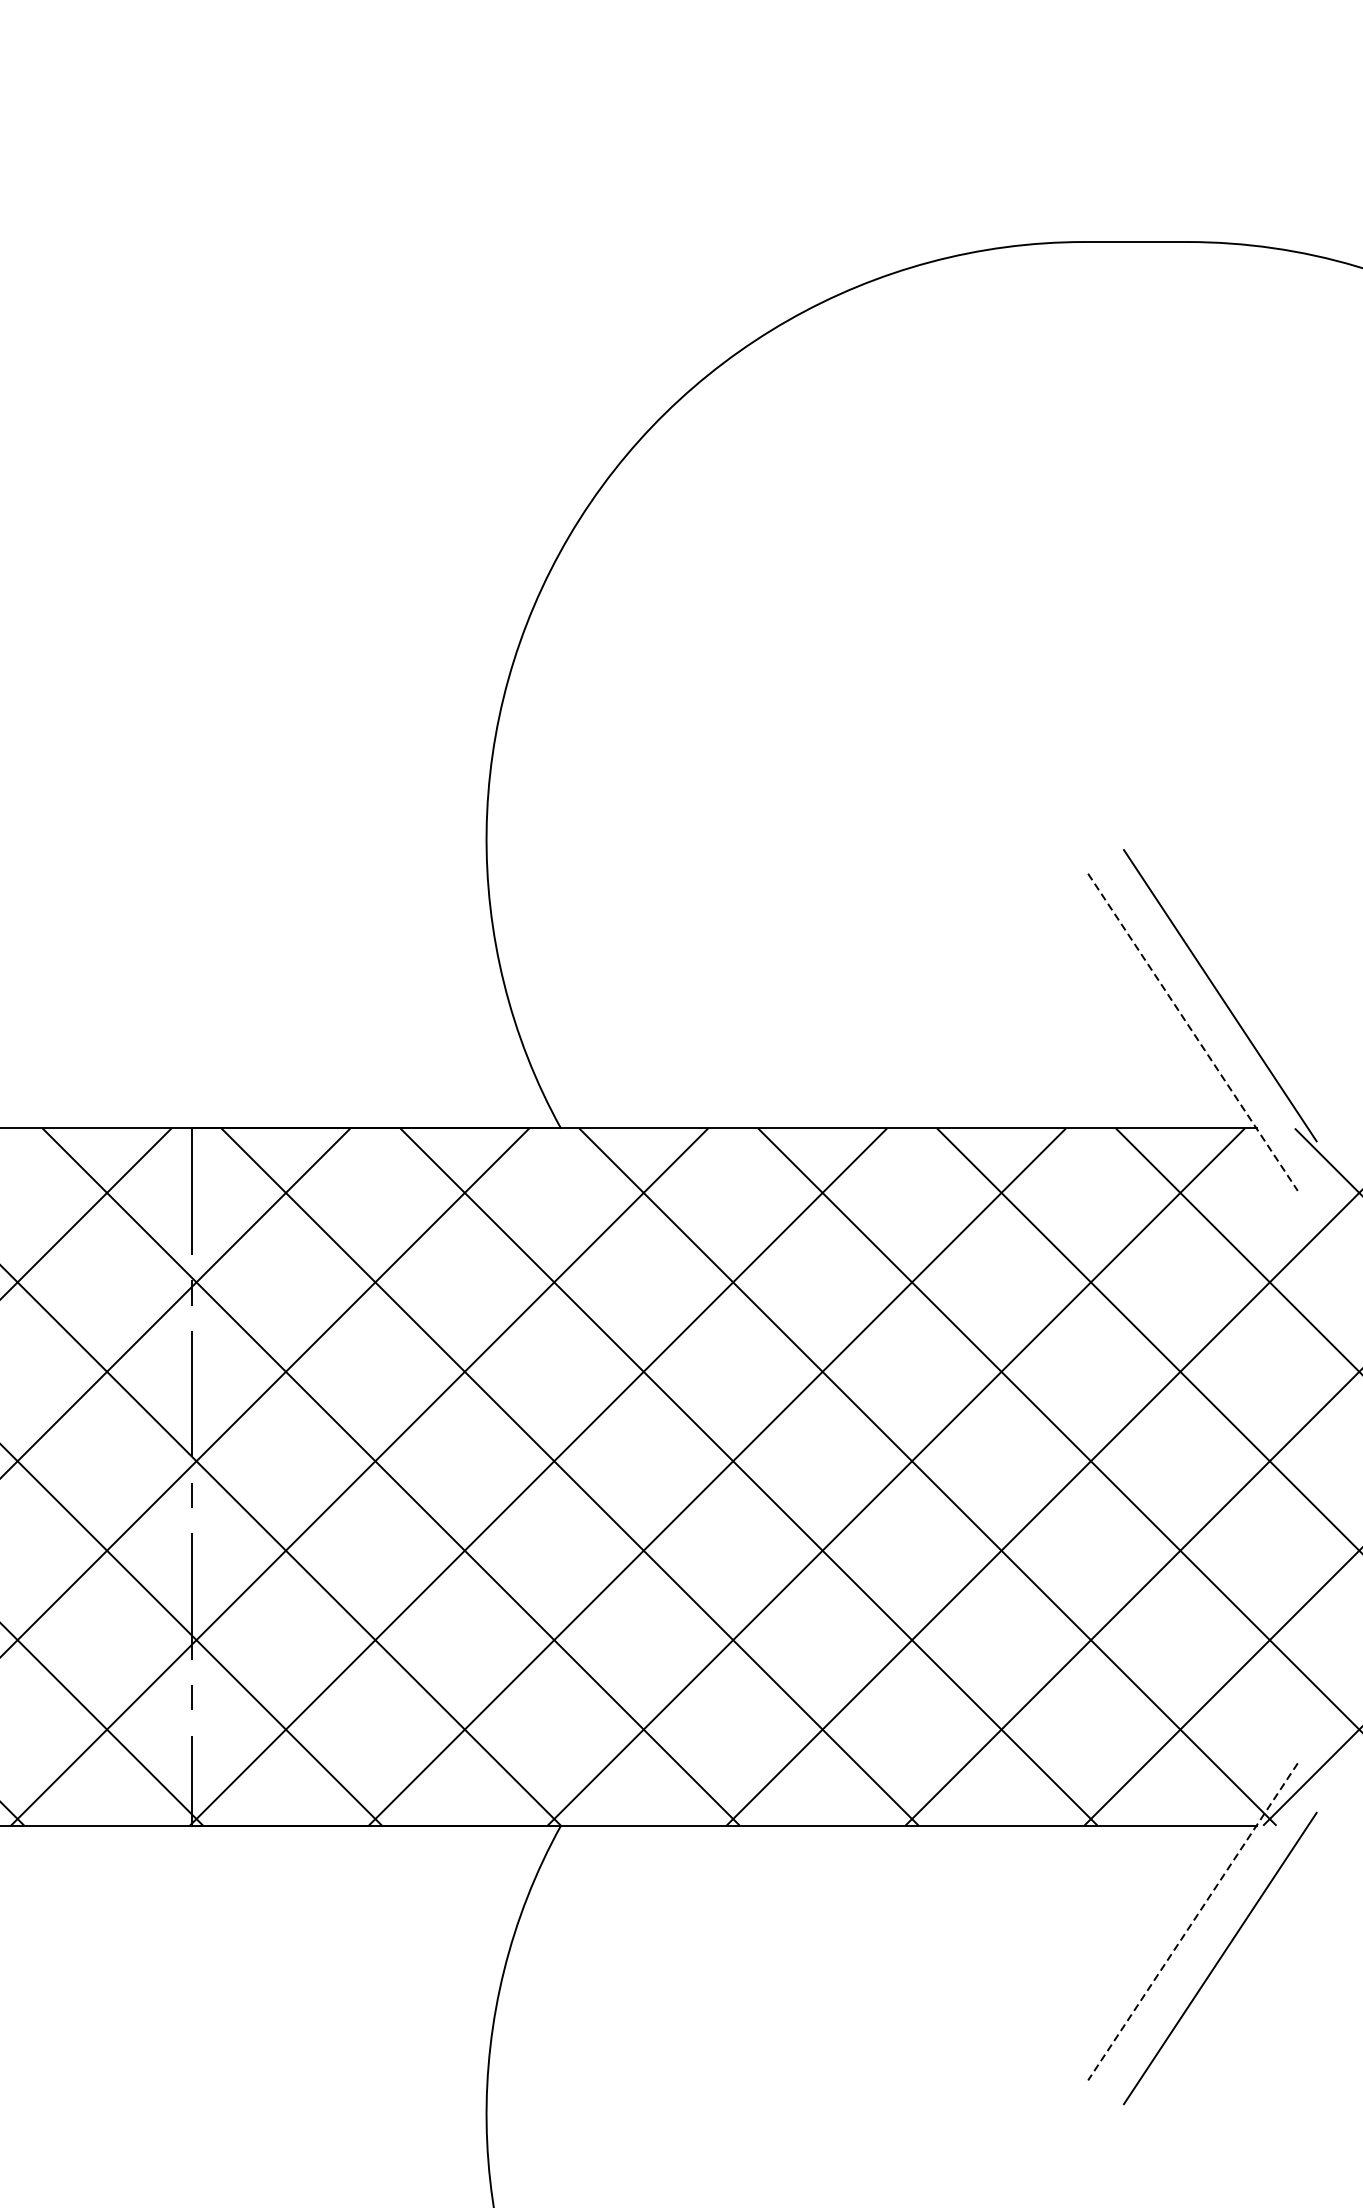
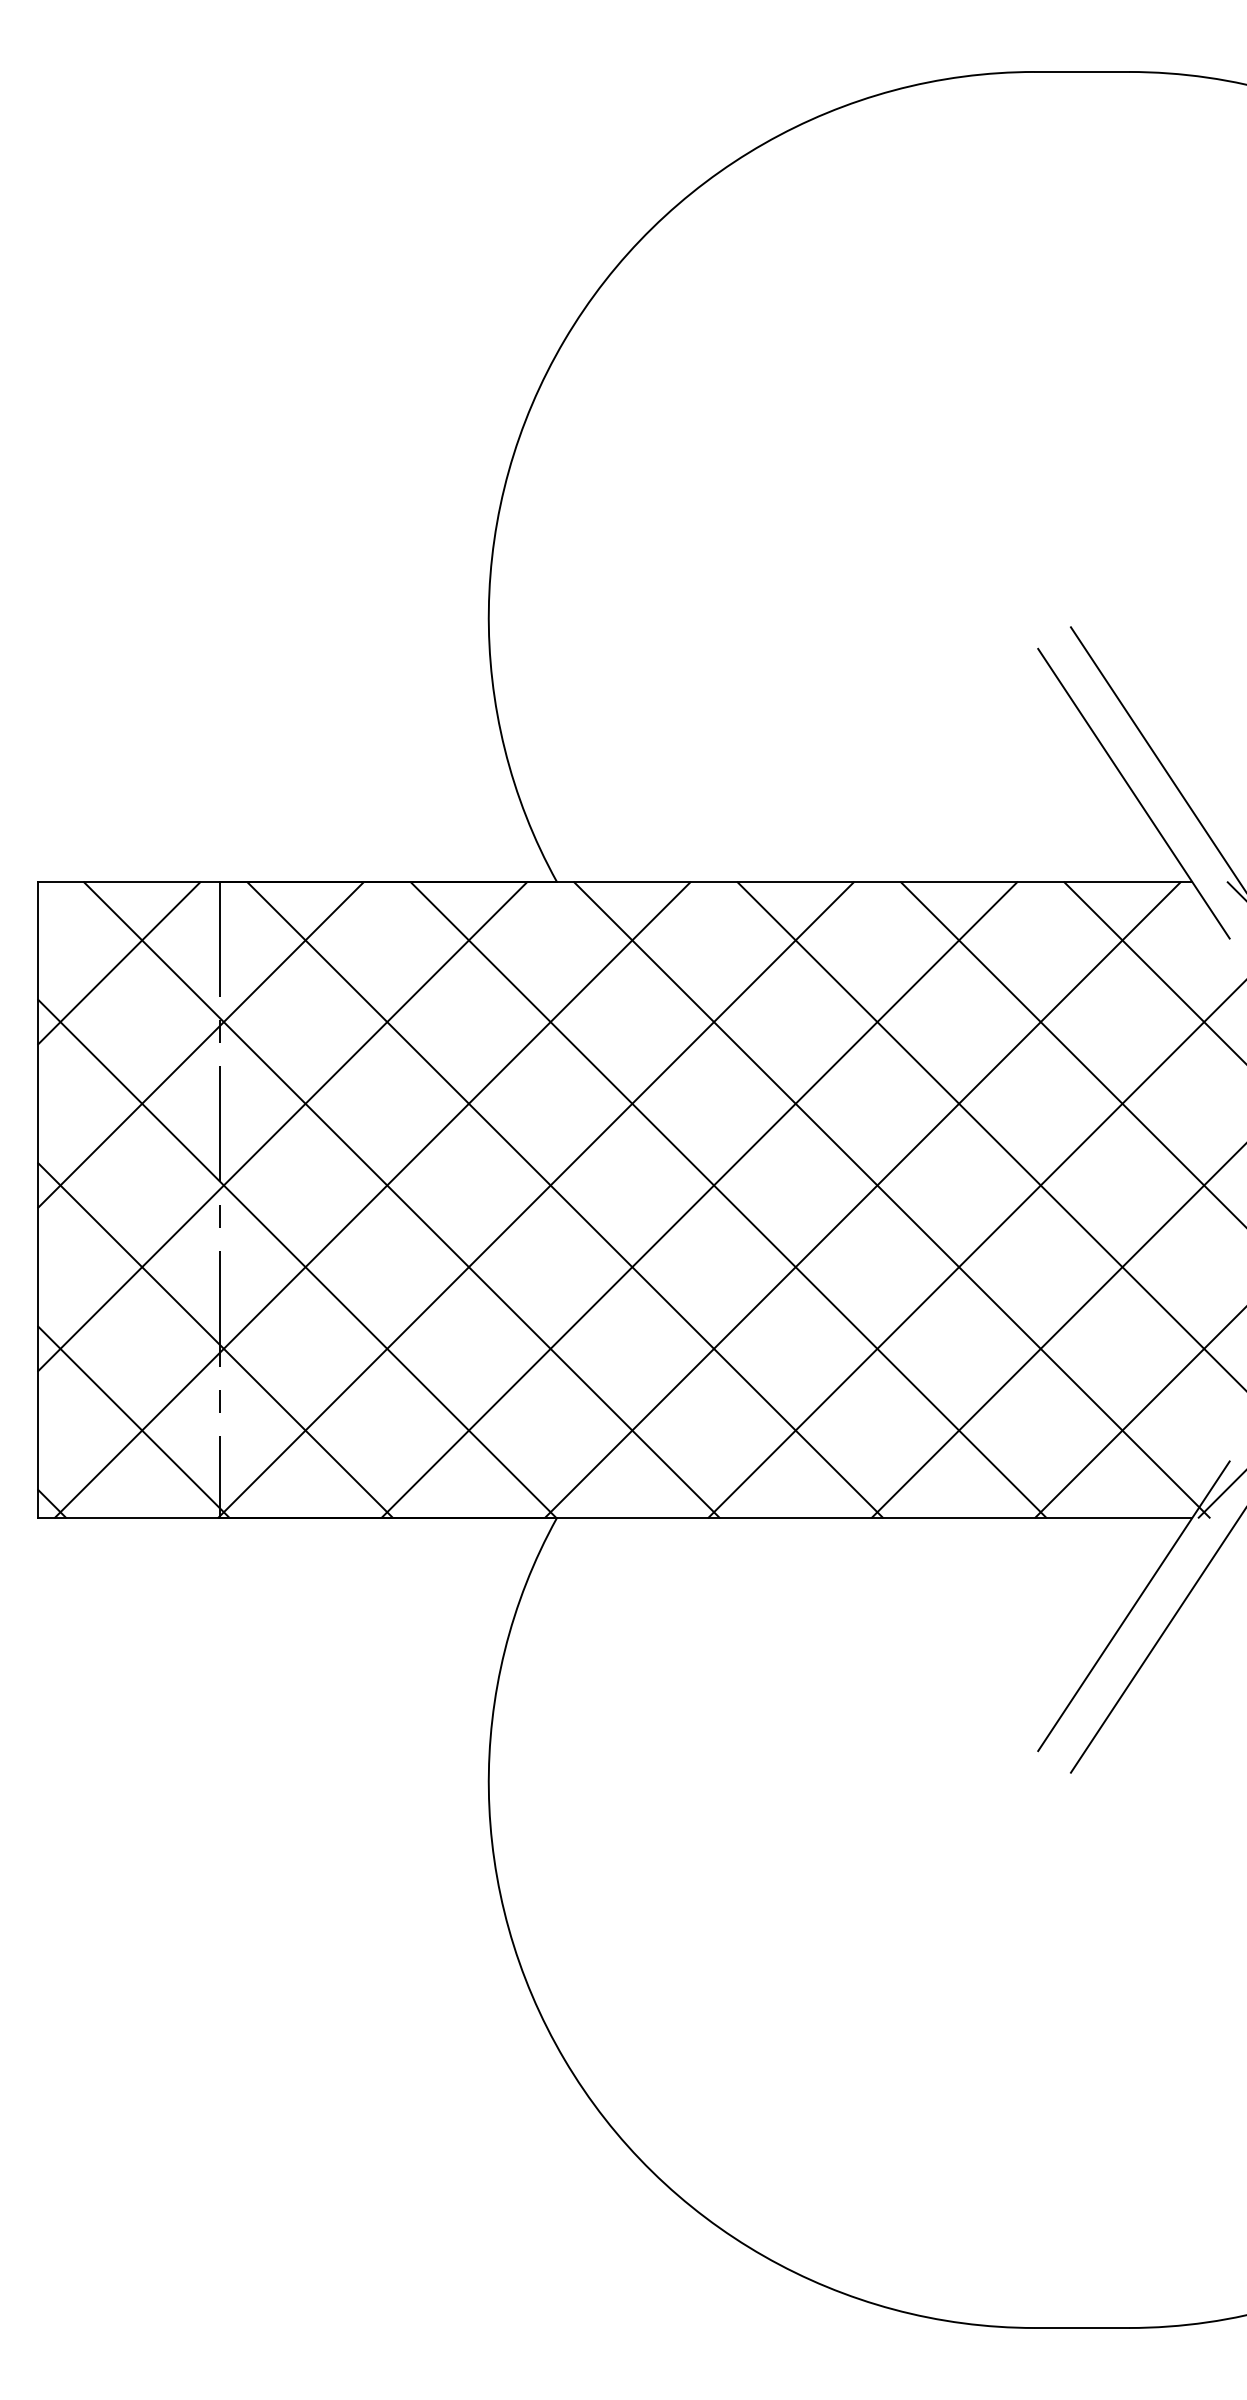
line: (1192, 1032) -> (1133, 793), dashed -> solid
line: (1192, 1922) -> (1133, 1606), dashed -> solid

